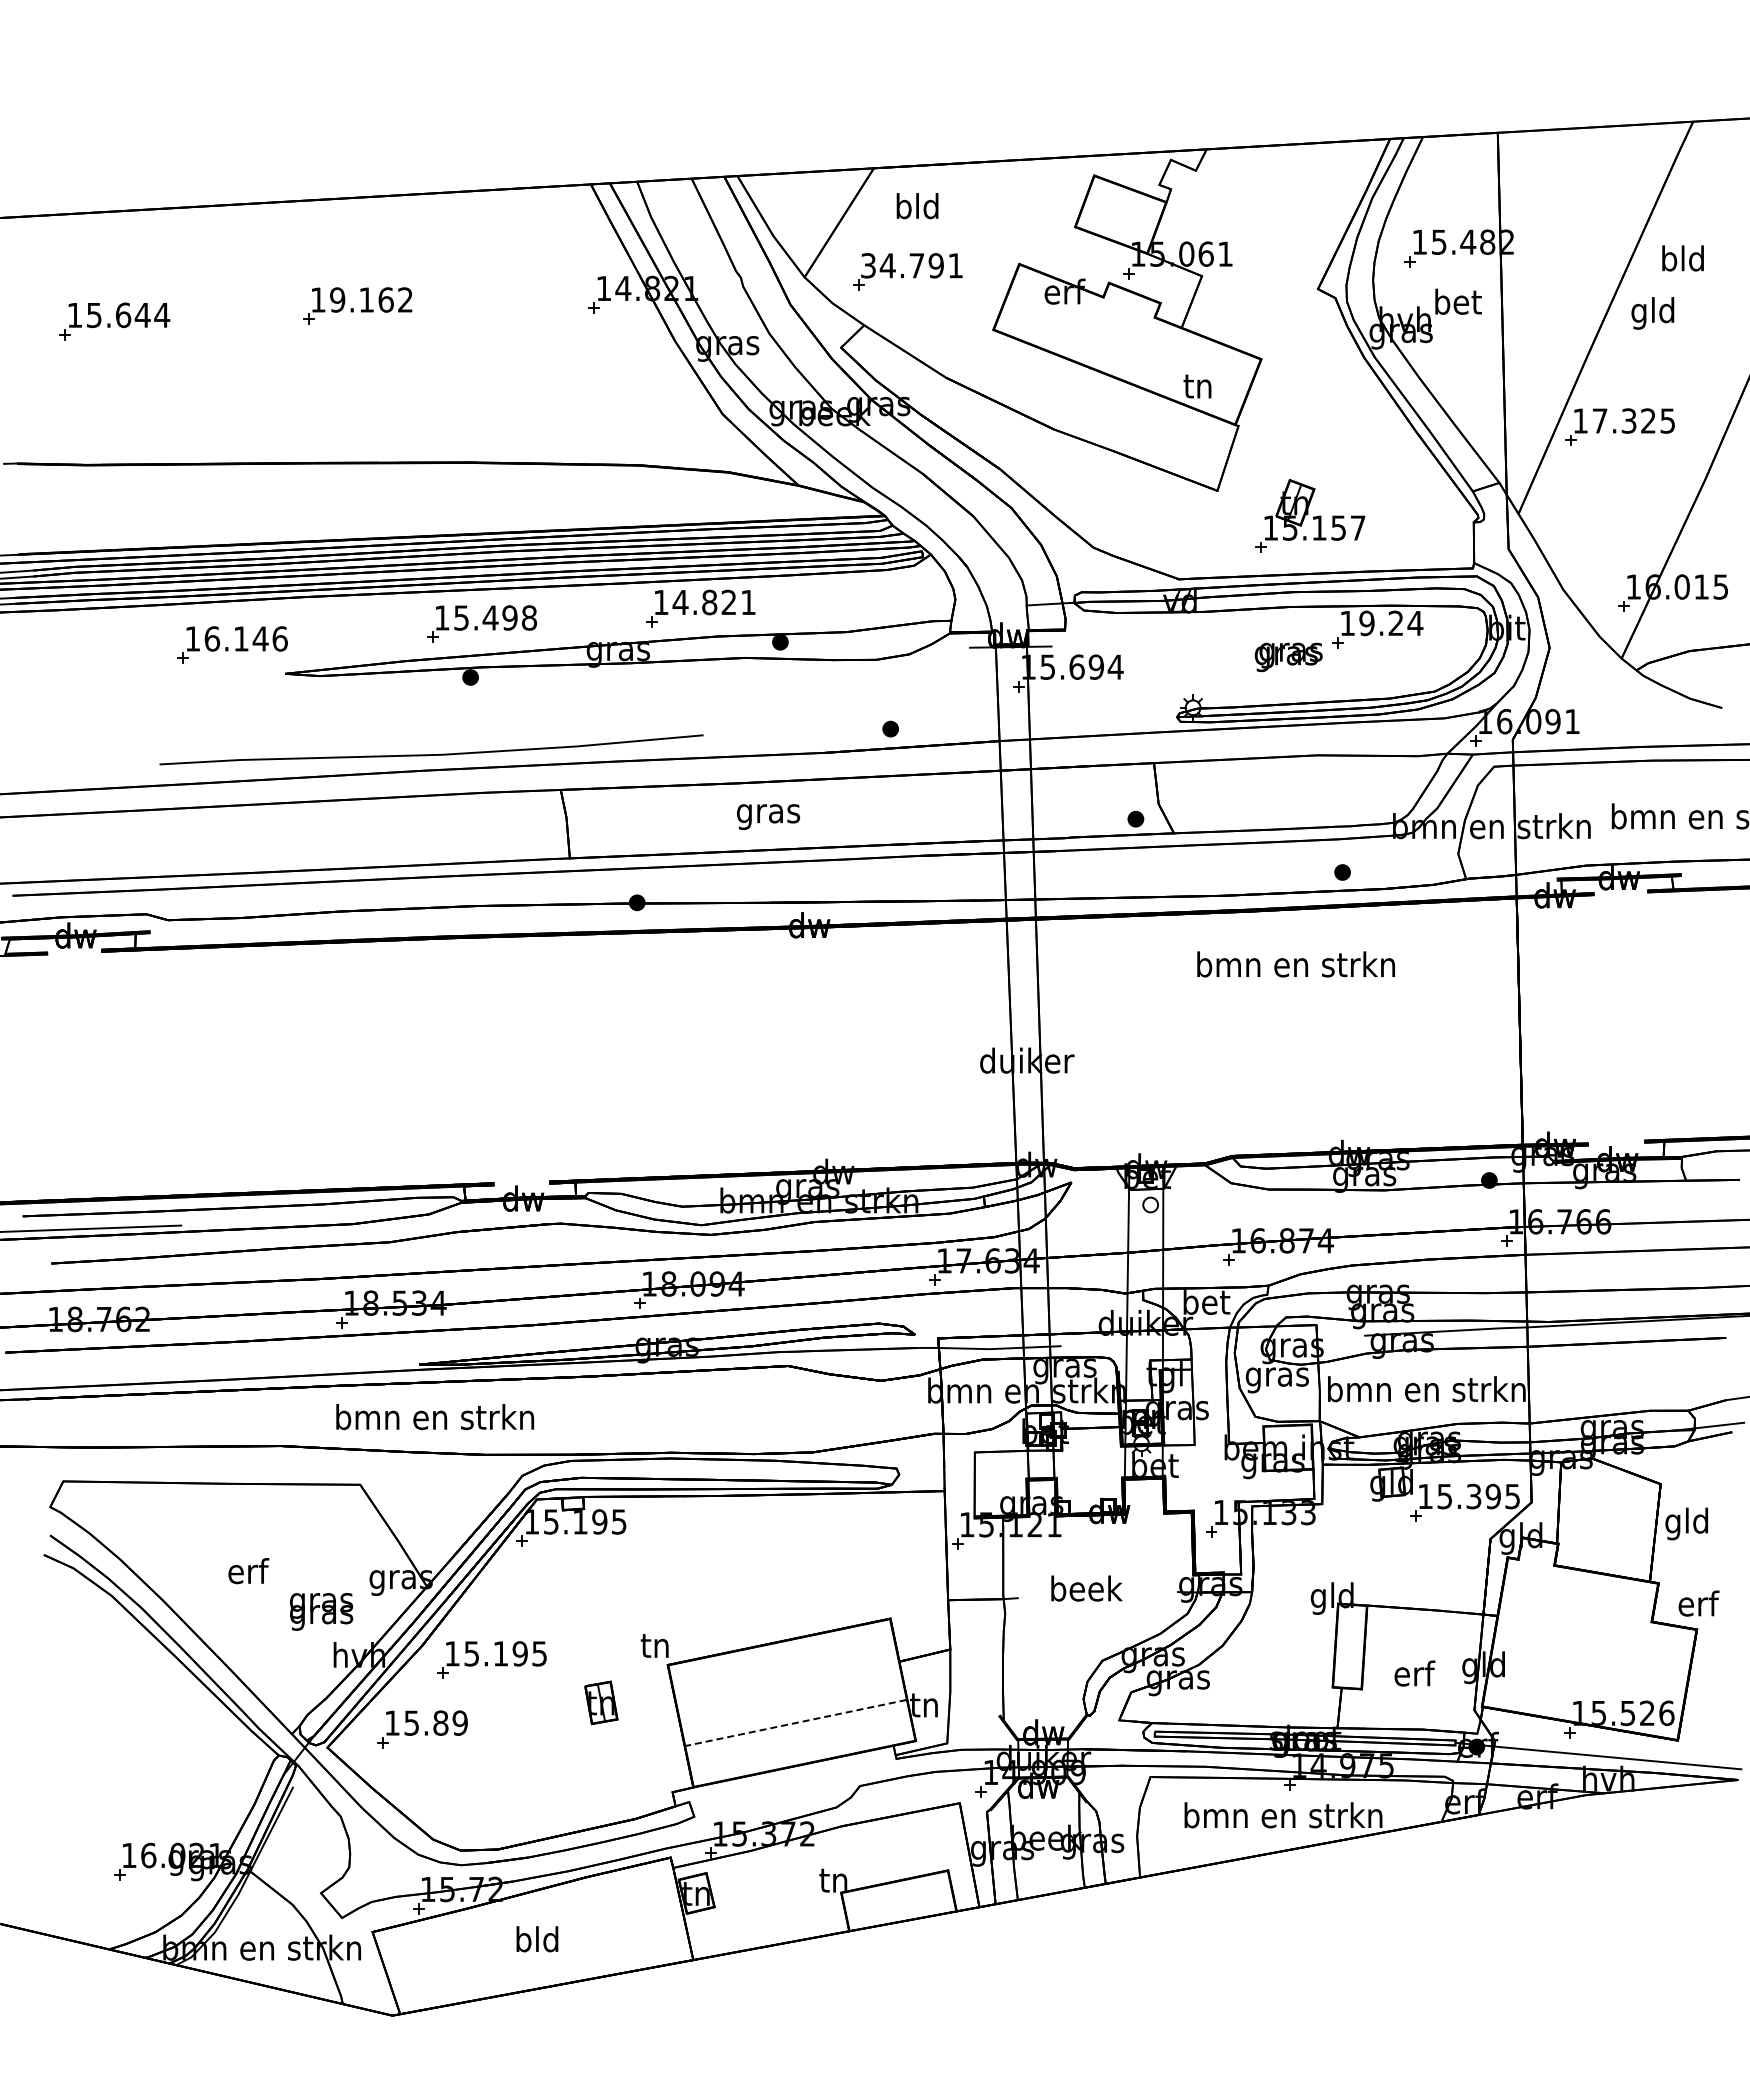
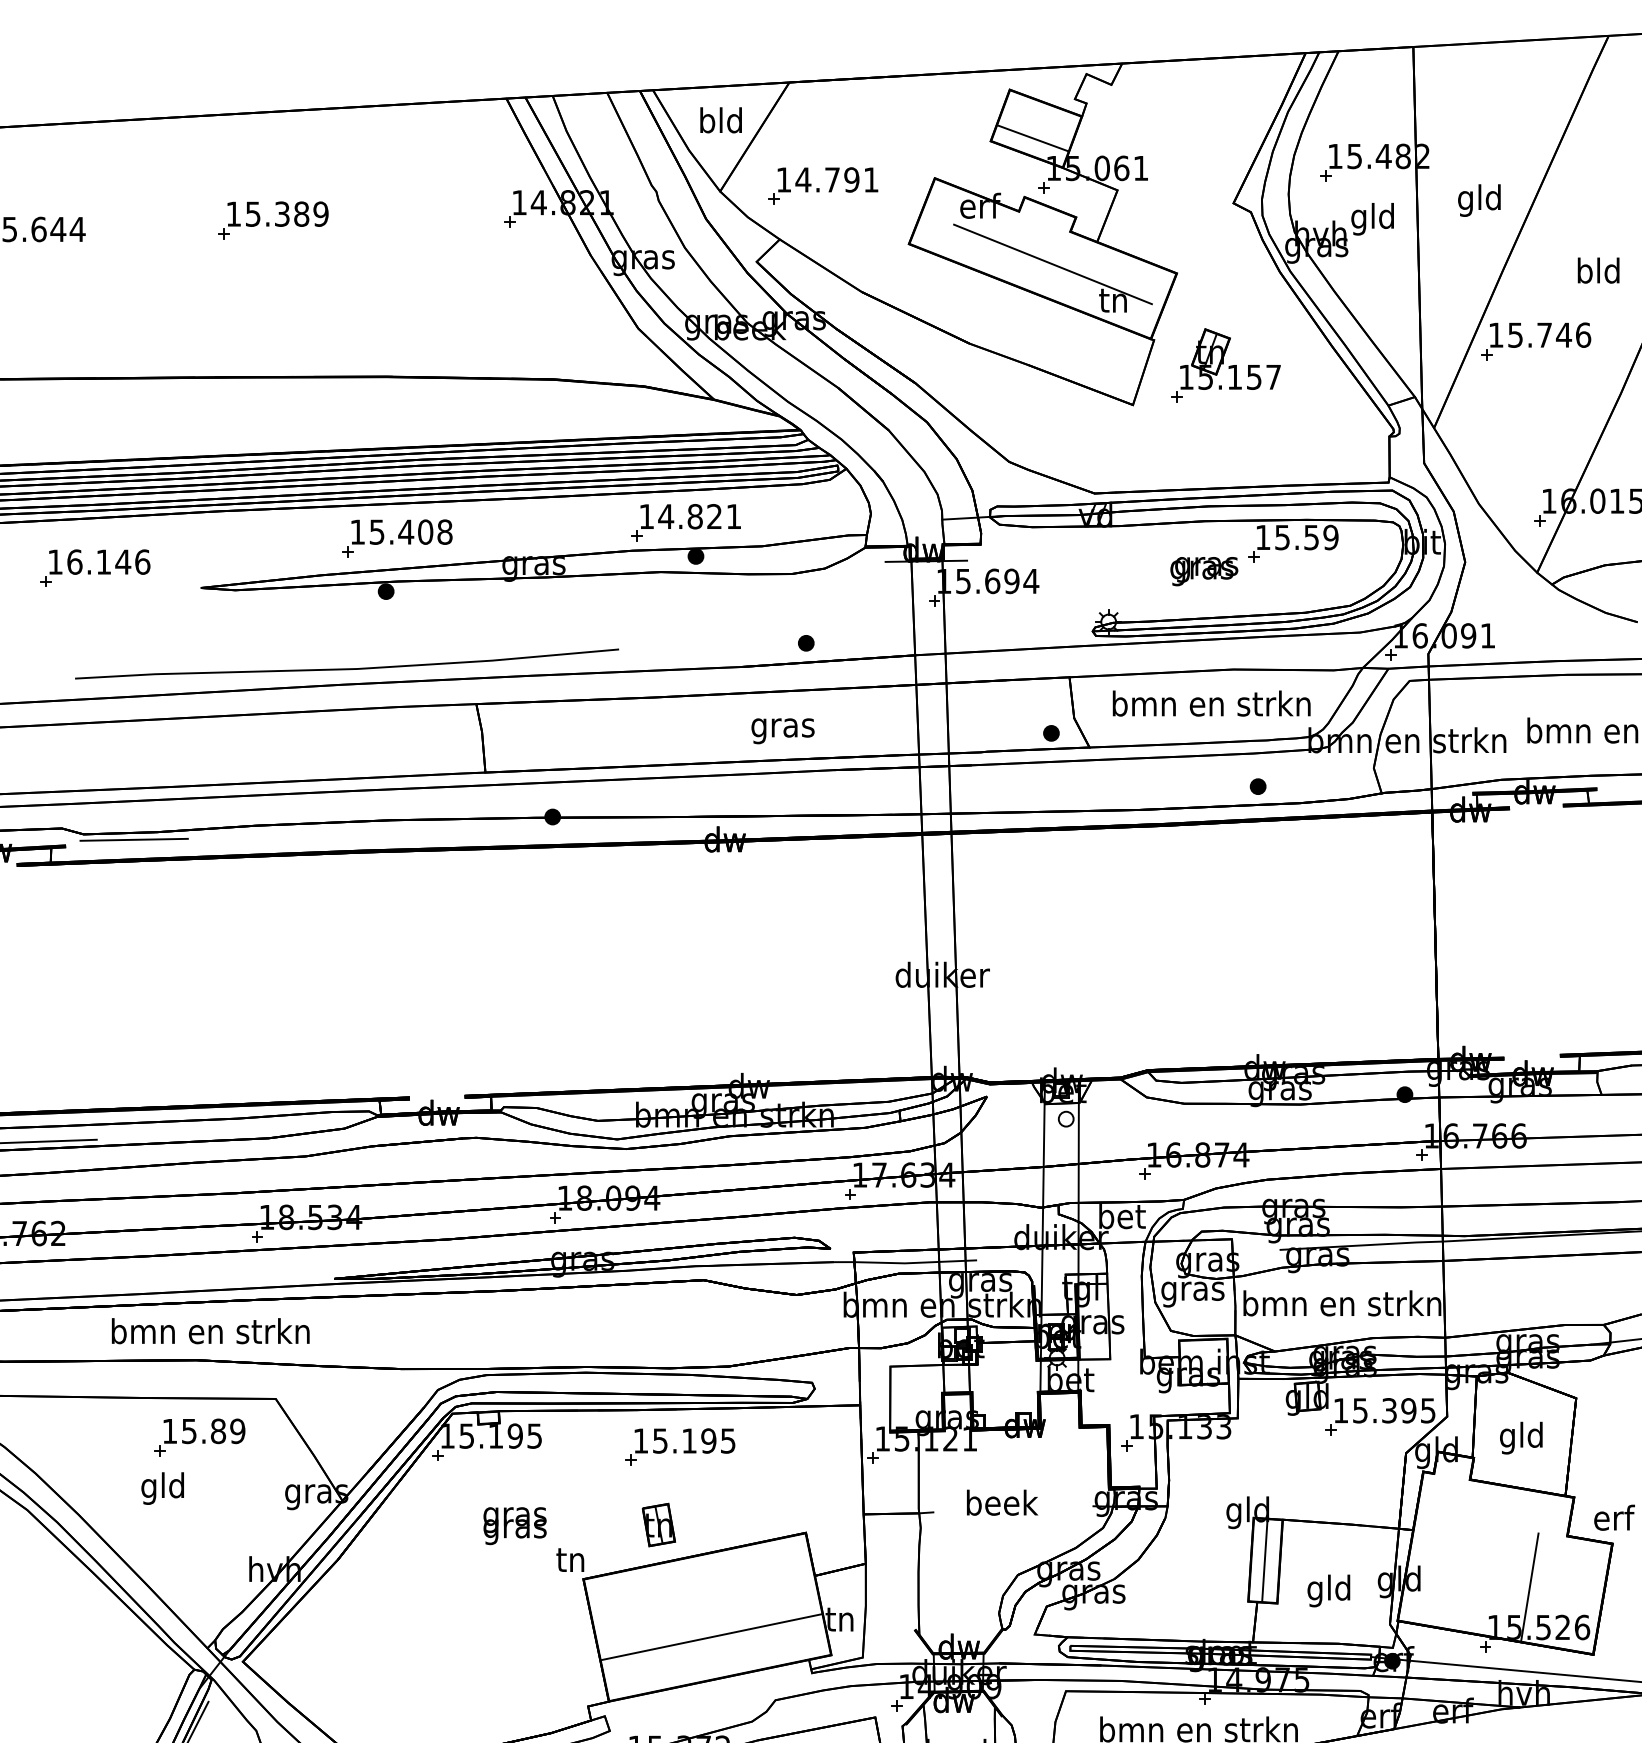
text: (917, 206) -> (721, 120), moved
line: (1117, 224) -> (1033, 138), added
text: (1682, 258) -> (1598, 270), moved
text: (868, 265) -> (784, 179), 34.791 -> 14.791
text: (371, 299) -> (287, 213), 19.162 -> 15.389
text: (1458, 304) -> (1374, 218), bet -> gld
text: (1652, 313) -> (1479, 200), moved
line: (1137, 349) -> (1053, 263), added
text: (1633, 420) -> (1549, 334), 17.325 -> 15.746
part: (1310, 515) -> (1226, 364), moved
part: (700, 608) -> (686, 522), moved
text: (509, 617) -> (425, 531), 15.498 -> 15.408
text: (1391, 623) -> (1307, 537), 19.24 -> 15.59
part: (232, 644) -> (95, 567), moved
text: (768, 817) -> (783, 731), moved
line: (218, 925) -> (134, 839), added
text: (1295, 964) -> (1211, 703), moved
text: (435, 1417) -> (211, 1331), moved
text: (1686, 1523) -> (1521, 1437), moved
text: (247, 1574) -> (163, 1488), erf -> gld
text: (321, 1611) -> (515, 1525), moved
line: (1348, 1646) -> (1264, 1560), added
part: (491, 1659) -> (680, 1446), moved
line: (1613, 1673) -> (1529, 1587), added
text: (1413, 1676) -> (1329, 1590), erf -> gld
part: (601, 1702) -> (659, 1524), moved
line: (795, 1723) -> (711, 1637), dashed -> solid
part: (422, 1729) -> (200, 1437), moved

